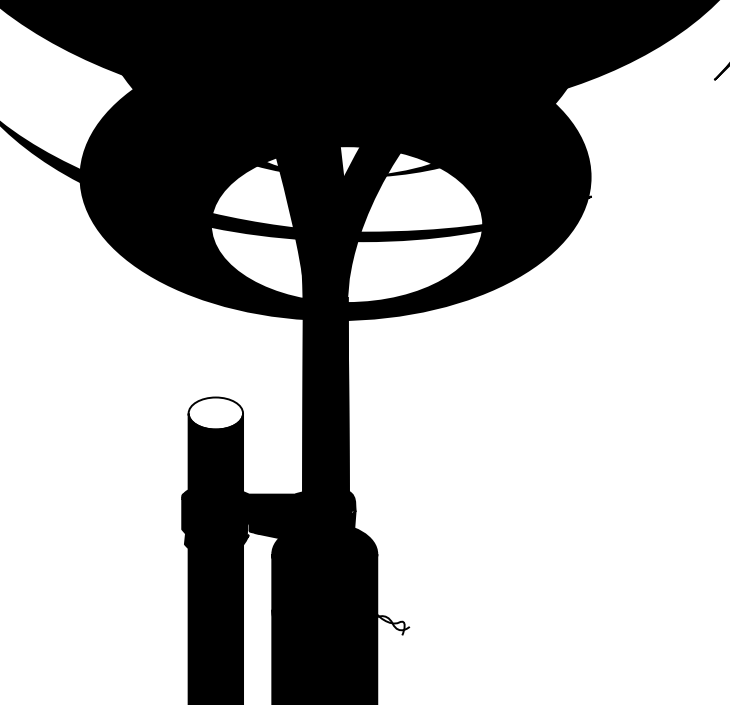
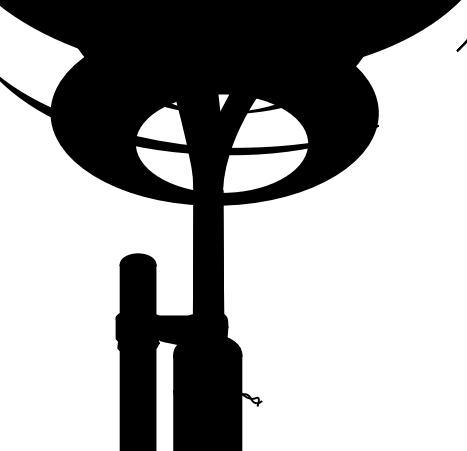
fill: (214, 413) -> (137, 264), added

